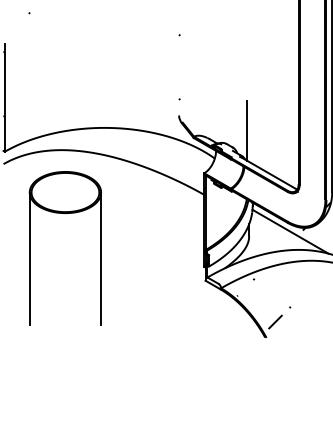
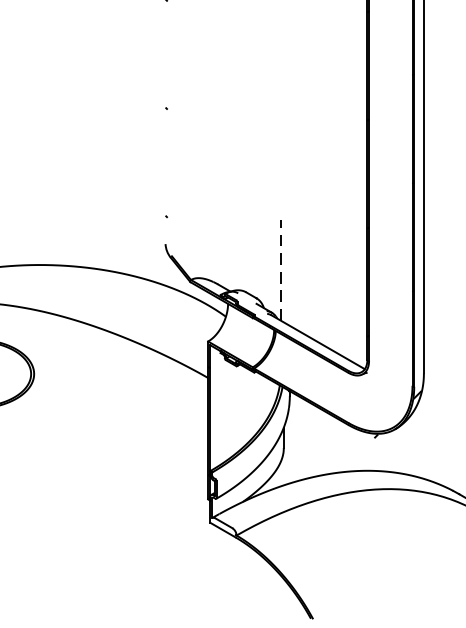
line: (247, 131) -> (281, 271), solid -> dashed
line: (290, 231) -> (353, 439), removed
line: (101, 258) -> (34, 485), removed
hatch: (249, 294) -> (284, 546), removed

